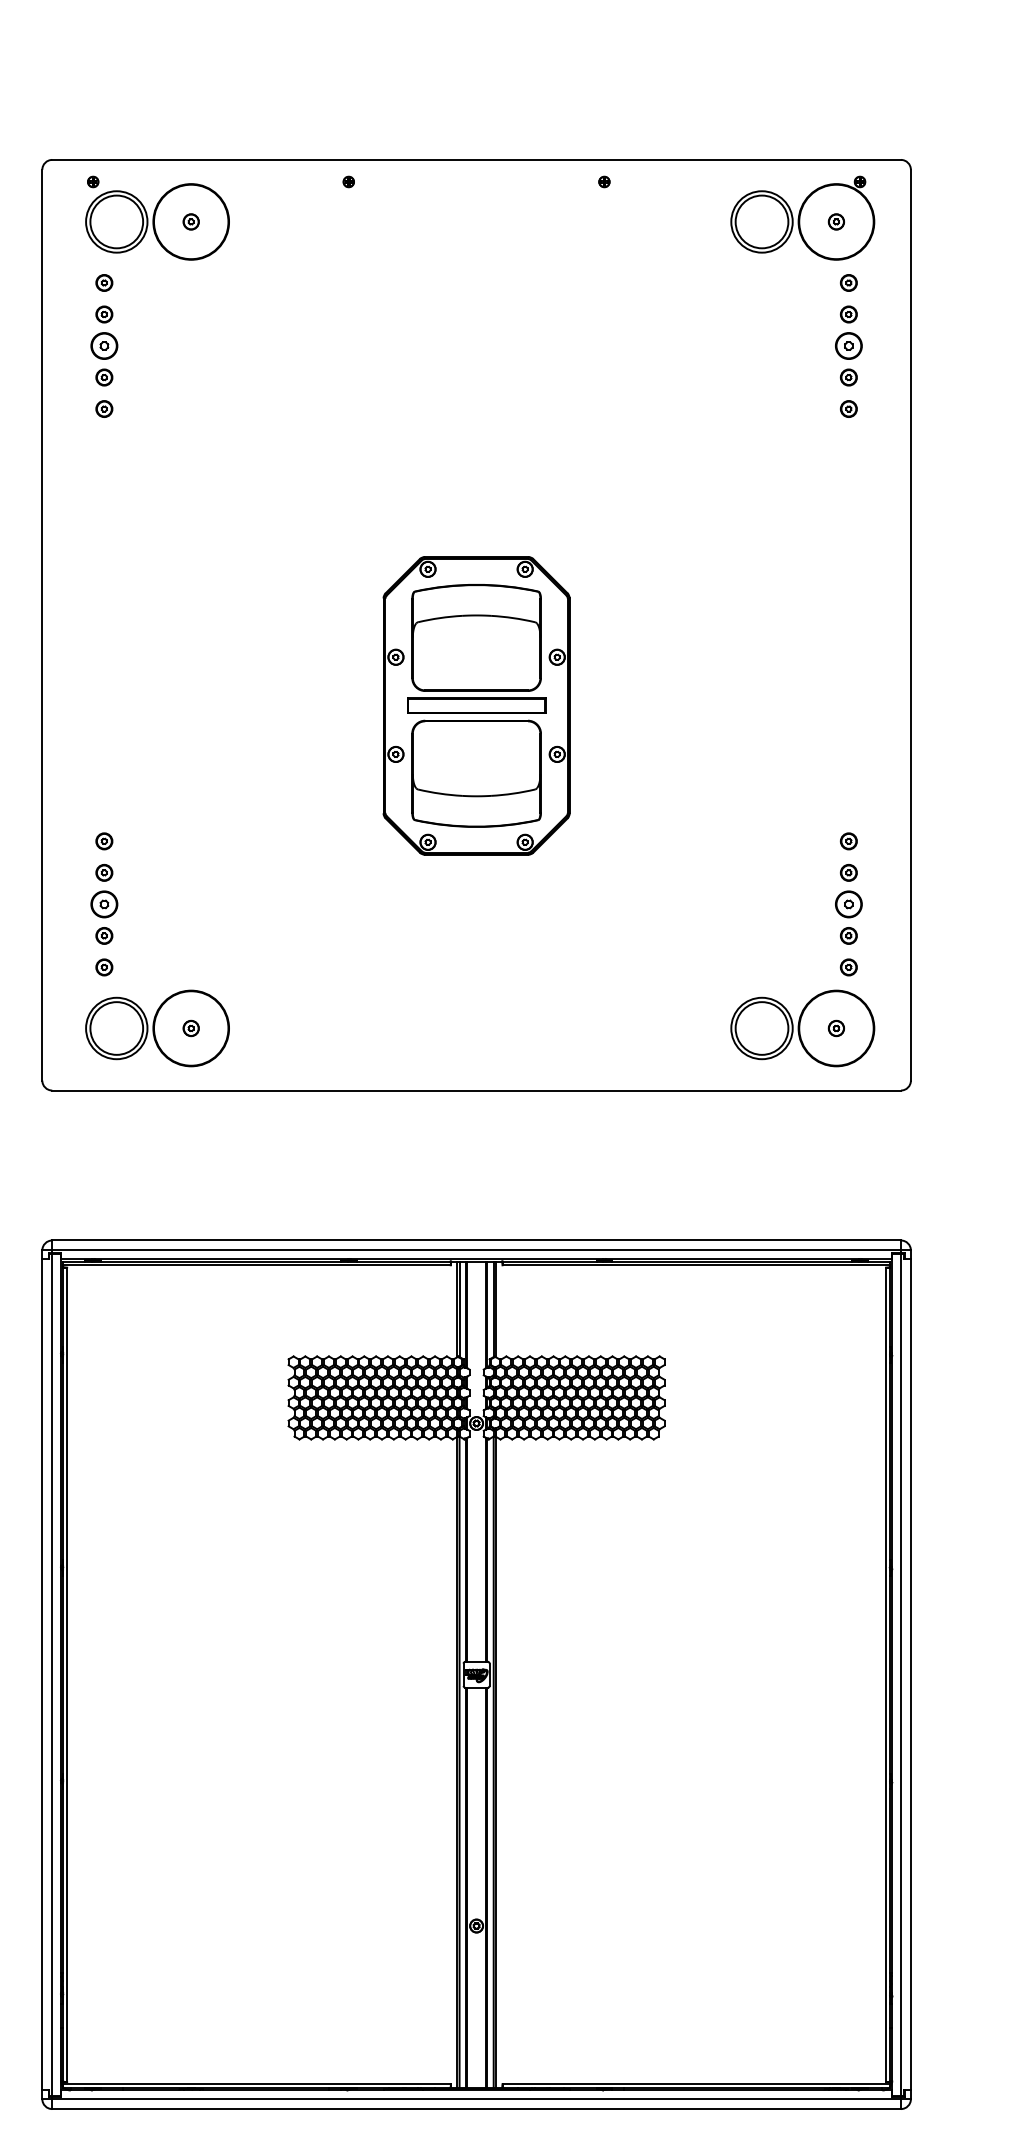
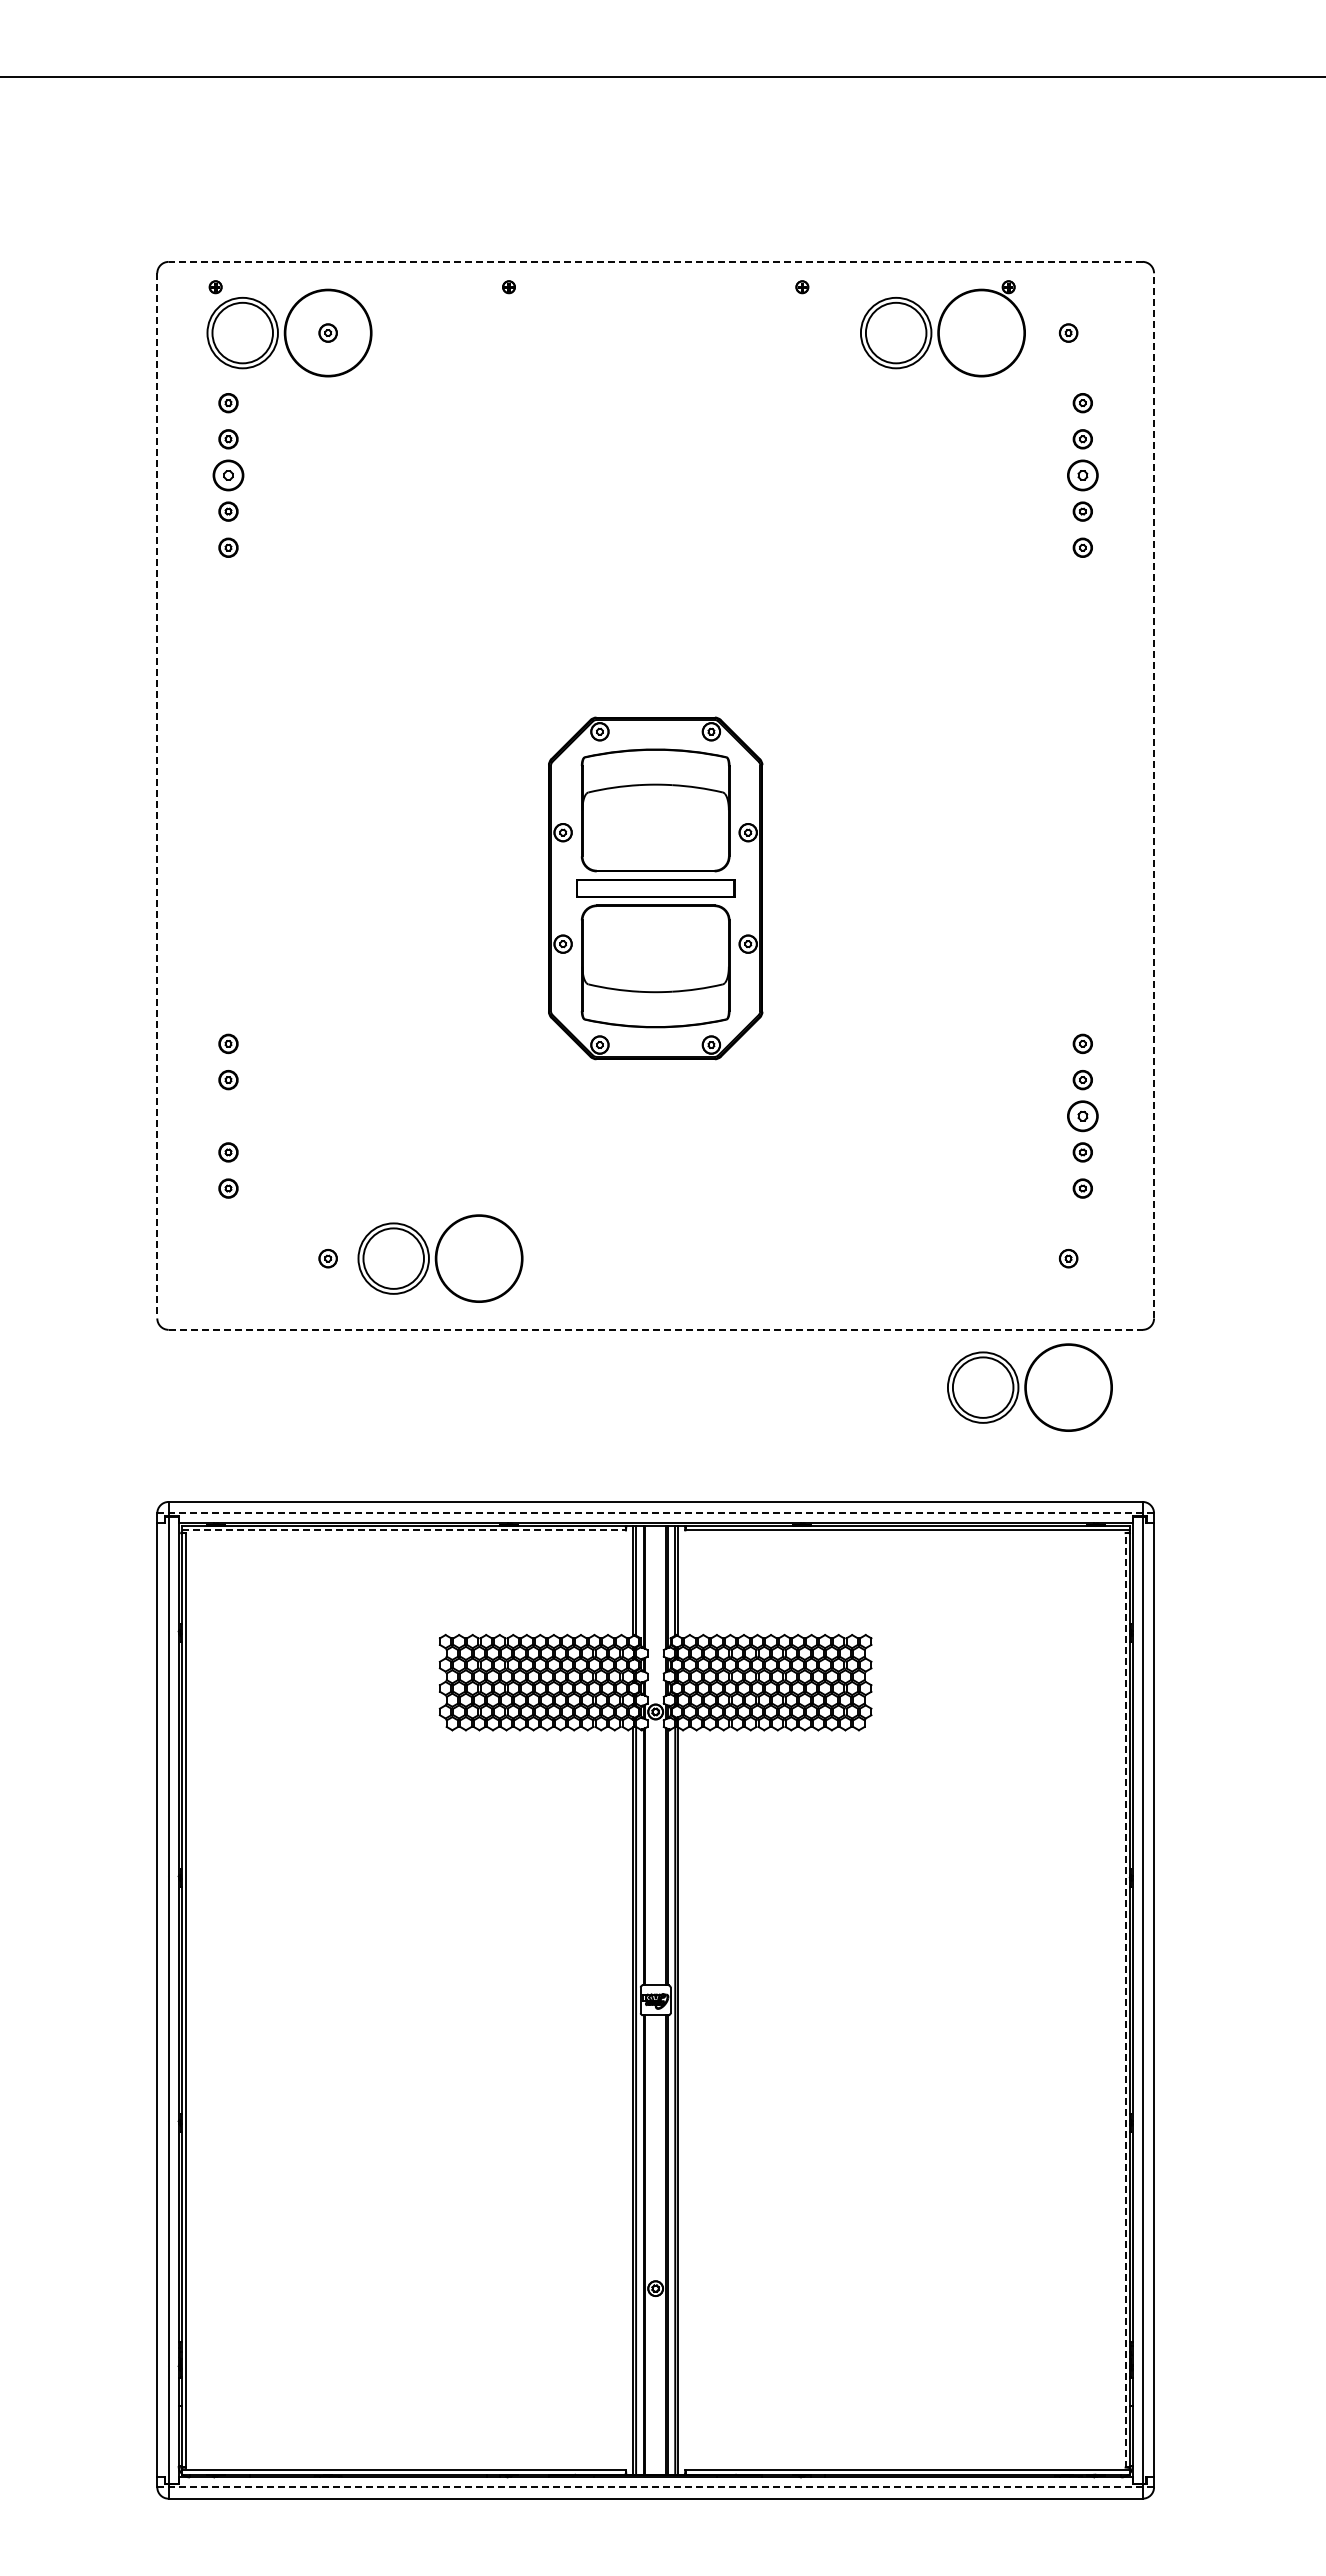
line: (476, 159) -> (655, 261), solid -> dashed
part: (802, 217) -> (942, 328), moved
line: (42, 624) -> (157, 795), solid -> dashed
line: (911, 624) -> (1154, 795), solid -> dashed
part: (104, 904) -> (228, 1116), removed
part: (157, 1028) -> (440, 1258), moved
part: (802, 1028) -> (1029, 1387), moved
line: (476, 1090) -> (655, 1329), solid -> dashed
line: (477, 1250) -> (656, 1513), solid -> dashed
line: (257, 1265) -> (404, 1530), solid -> dashed
line: (886, 1674) -> (1125, 1999), solid -> dashed
line: (477, 2099) -> (656, 2487), solid -> dashed

